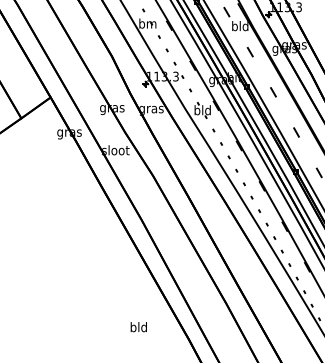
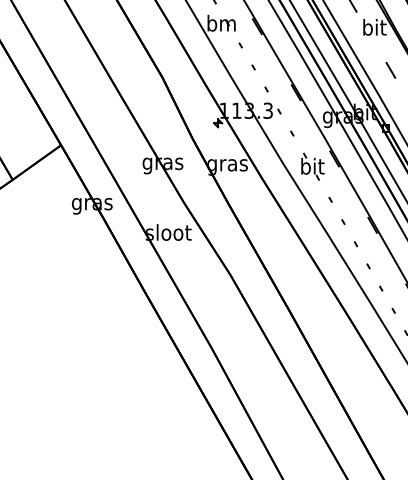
text: (240, 26) -> (374, 27), bld -> bit
text: (202, 110) -> (311, 166), bld -> bit

